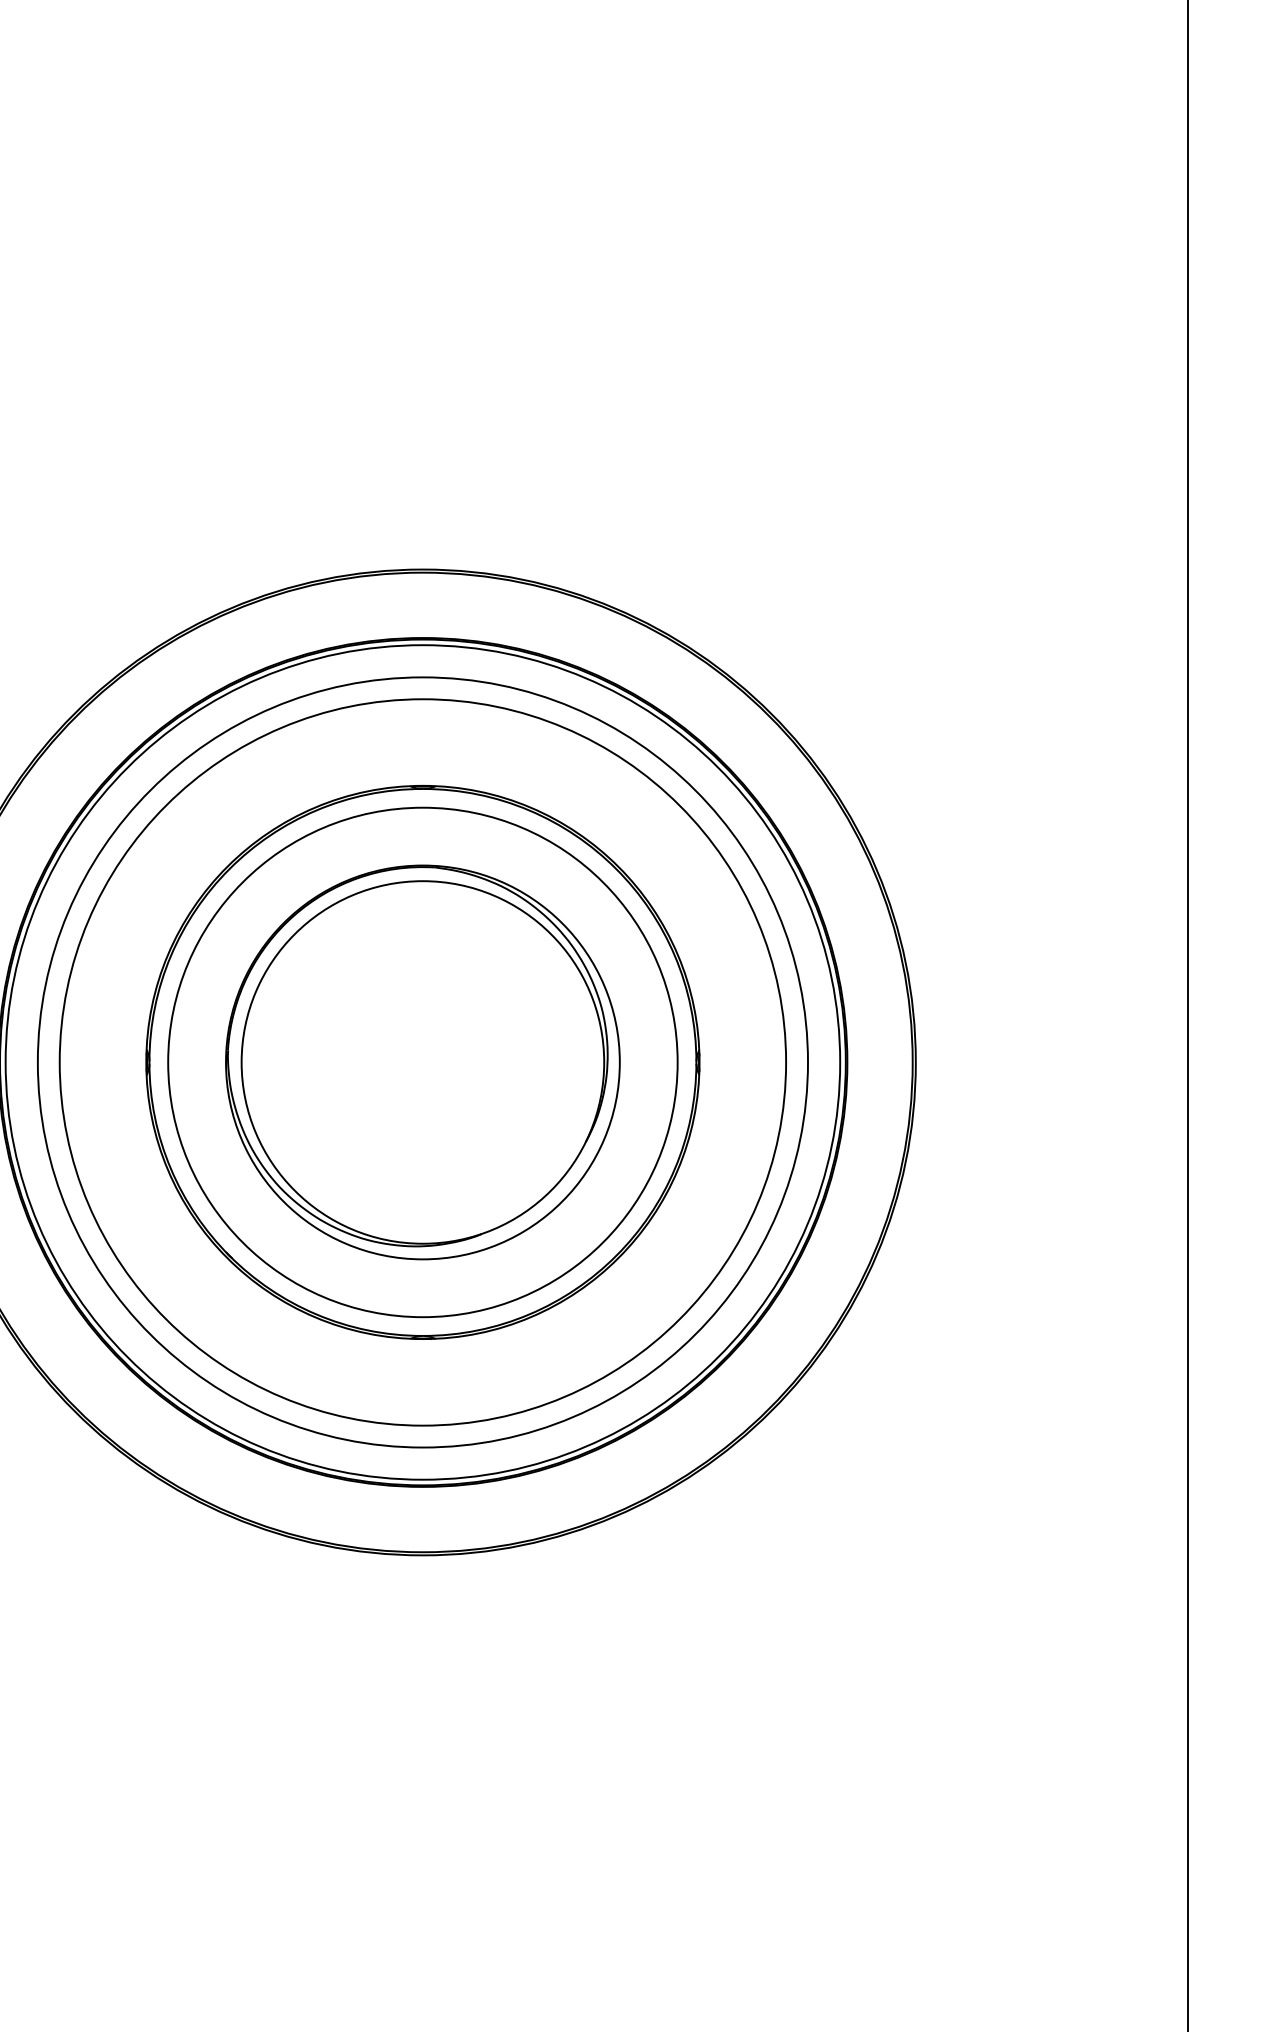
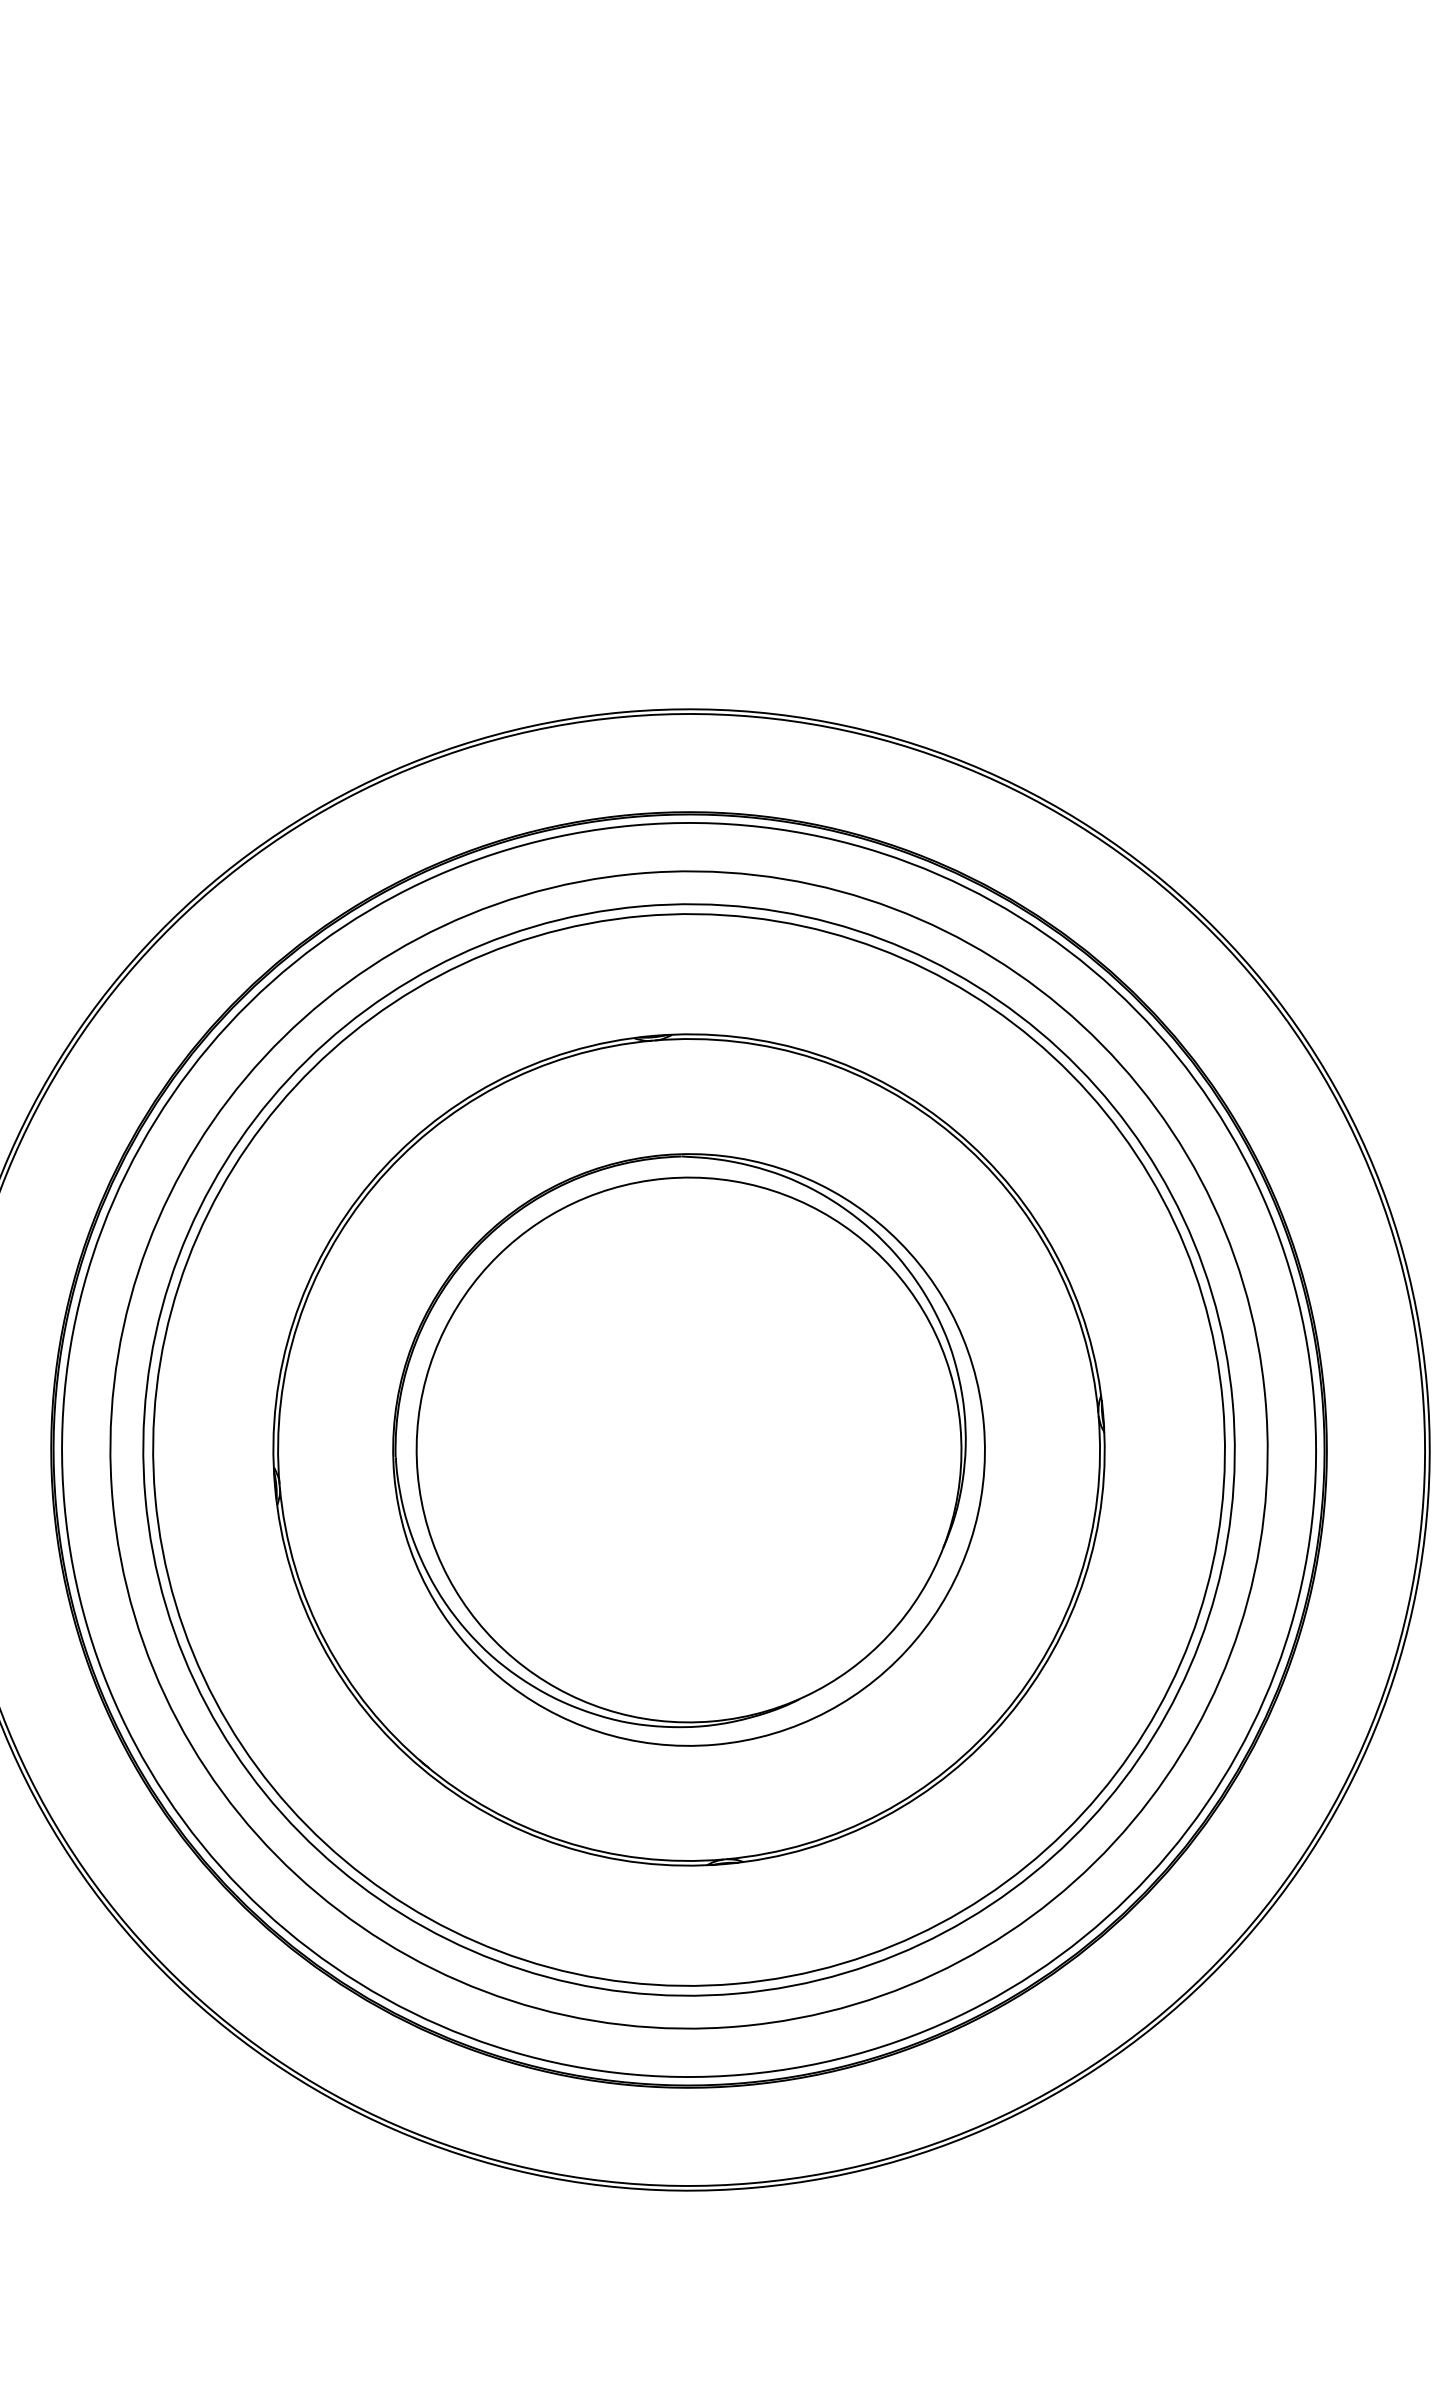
circle: (422, 1062) -> (688, 1450), size x1.4

